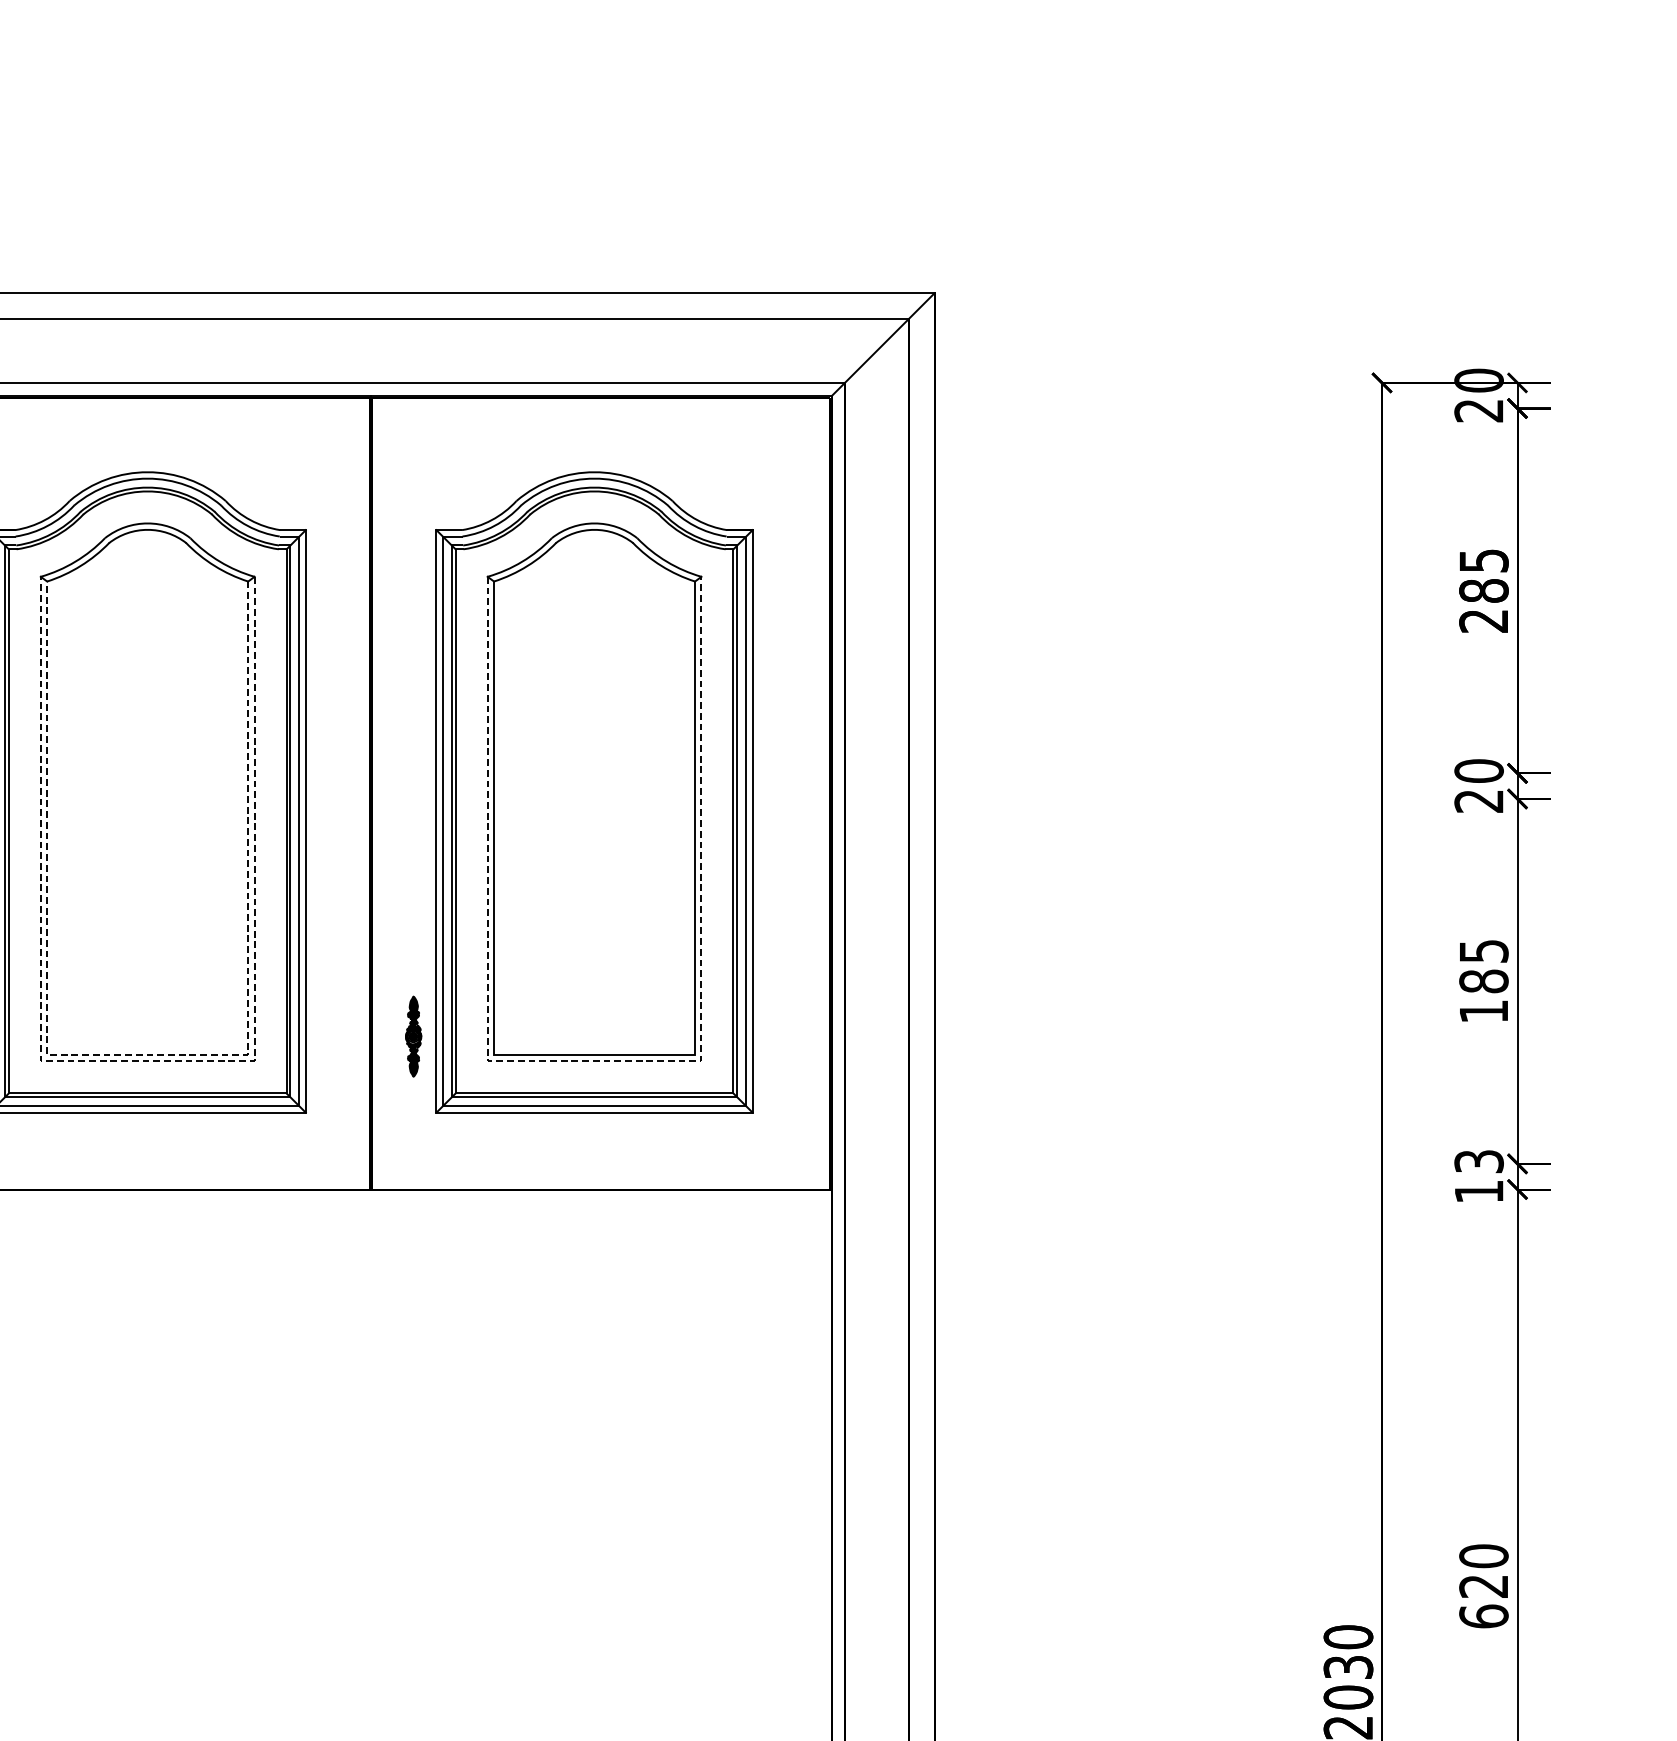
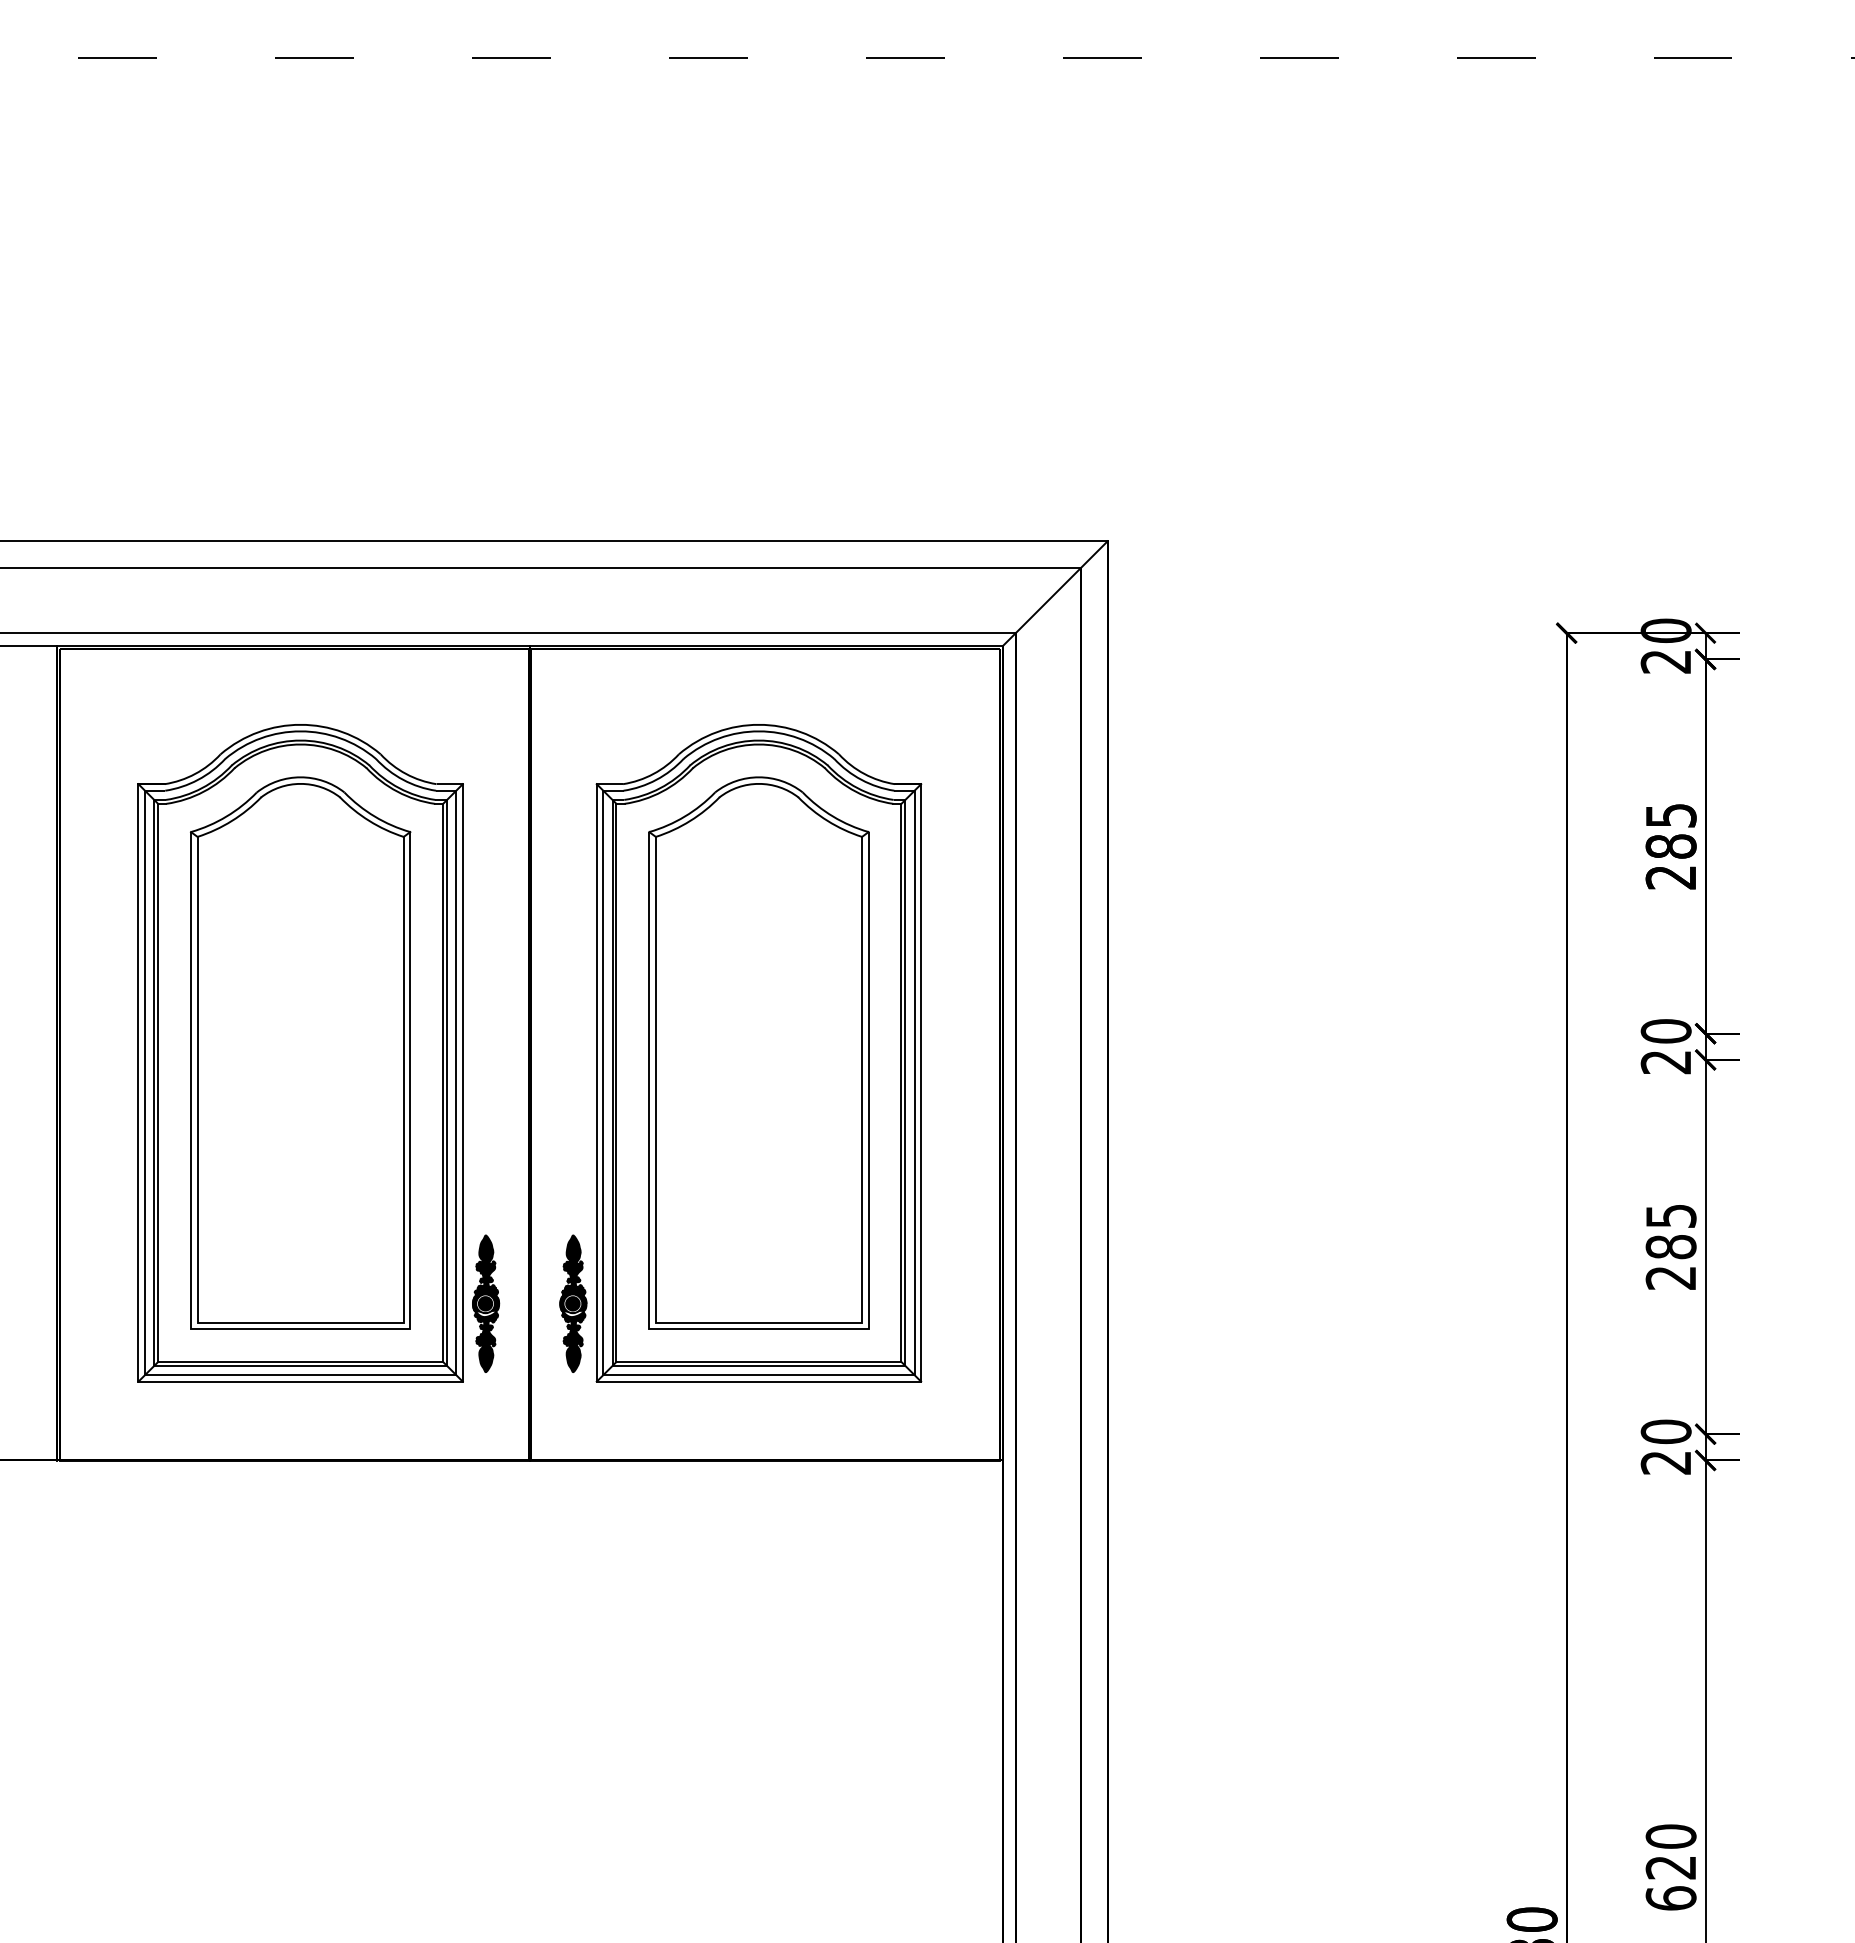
text: (1483, 1012) -> (1670, 1278), 185 -> 285
part: (328, 1036) -> (486, 1303), added
part: (413, 1036) -> (573, 1303), size x1.67
line: (147, 1054) -> (300, 1322), dashed -> solid
line: (147, 1061) -> (300, 1329), dashed -> solid
line: (594, 1061) -> (758, 1329), dashed -> solid
text: (1478, 1175) -> (1665, 1446), 13 -> 20

